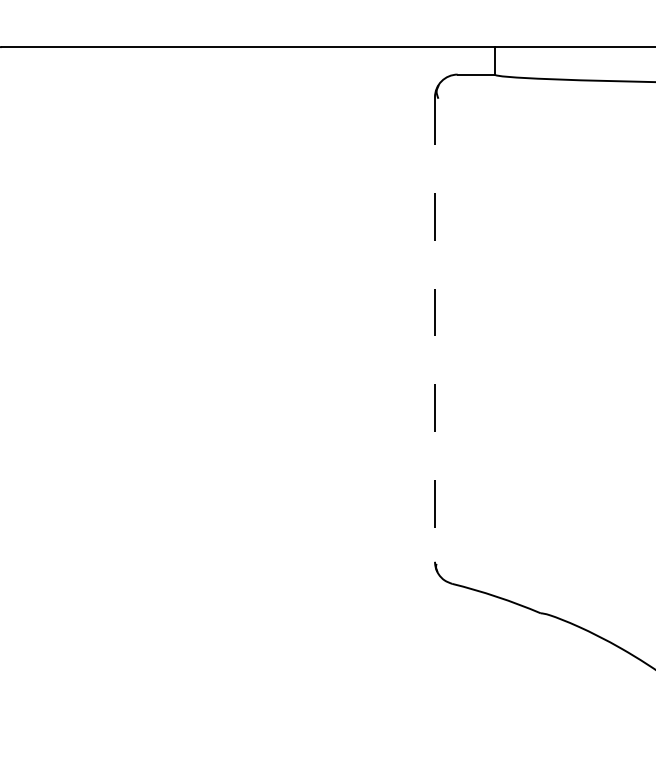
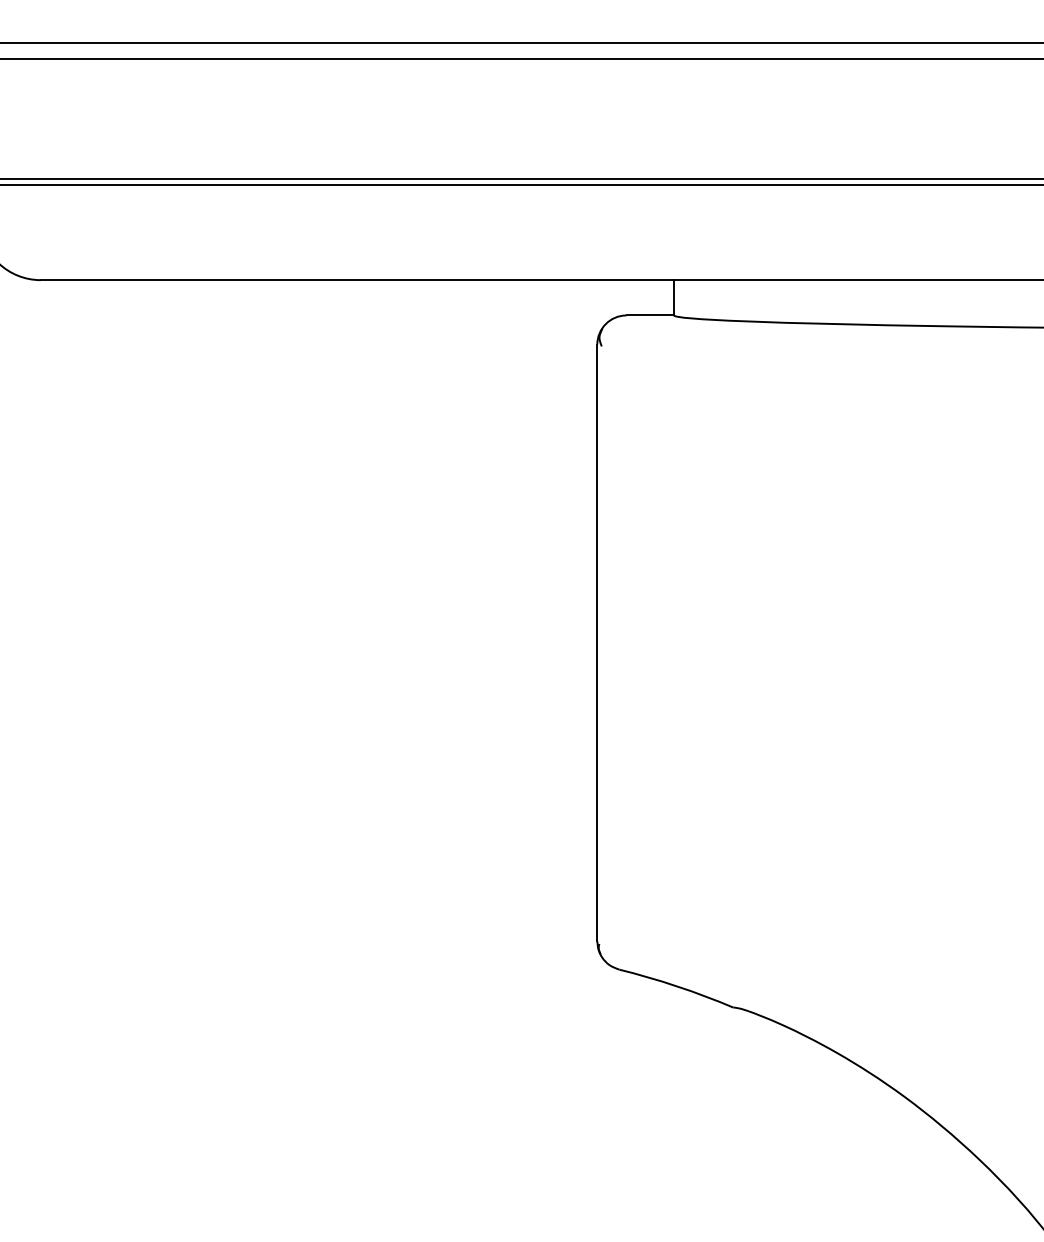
line: (435, 329) -> (597, 643), dashed -> solid

